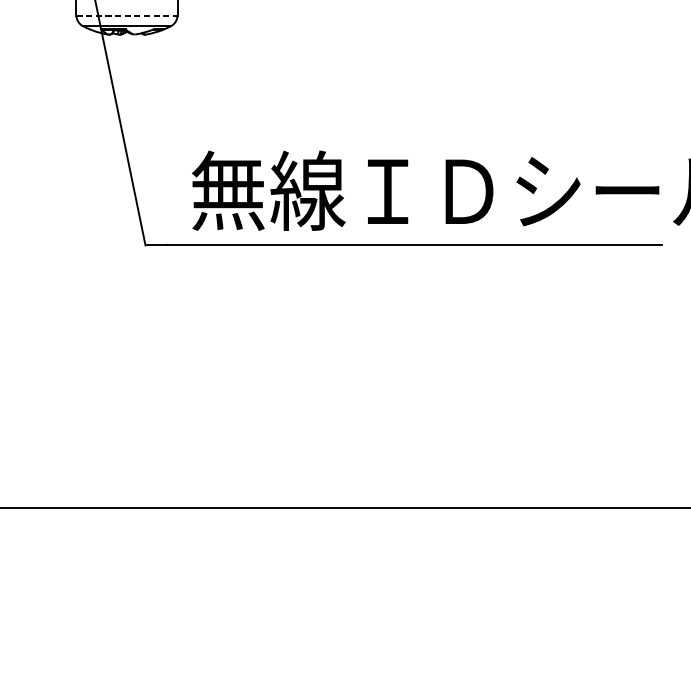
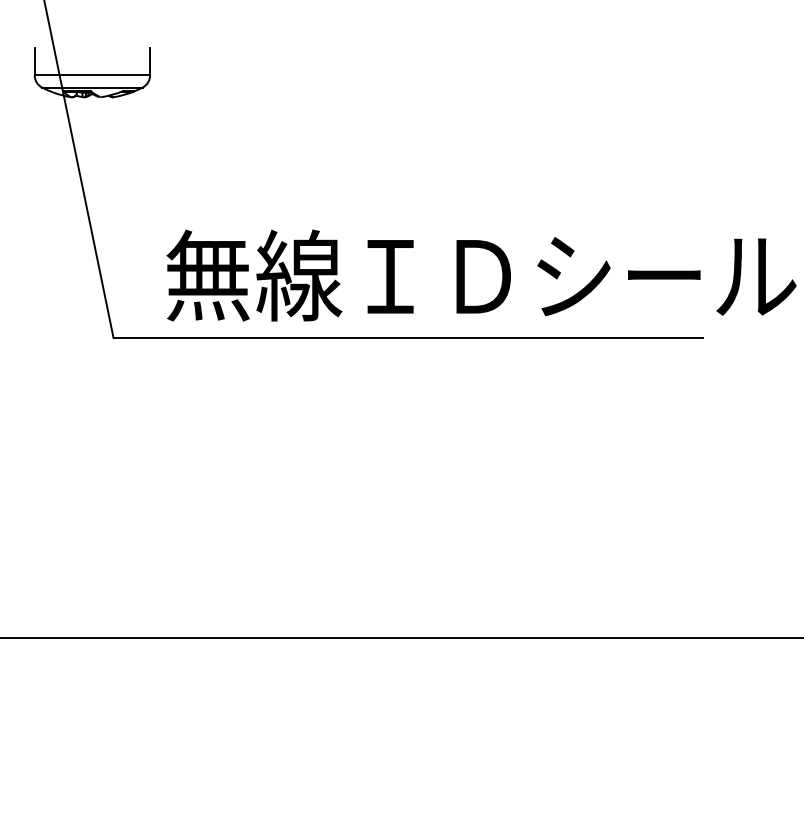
line: (127, 15) -> (92, 75), dashed -> solid

